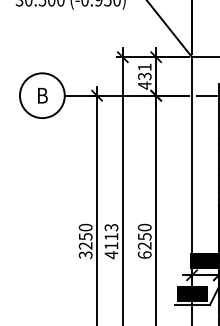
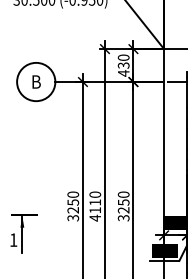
text: (144, 66) -> (123, 57), 431 -> 430
text: (111, 227) -> (95, 194), 4113 -> 4110
text: (144, 254) -> (123, 217), 6250 -> 3250
part: (27, 272) -> (23, 233), added

